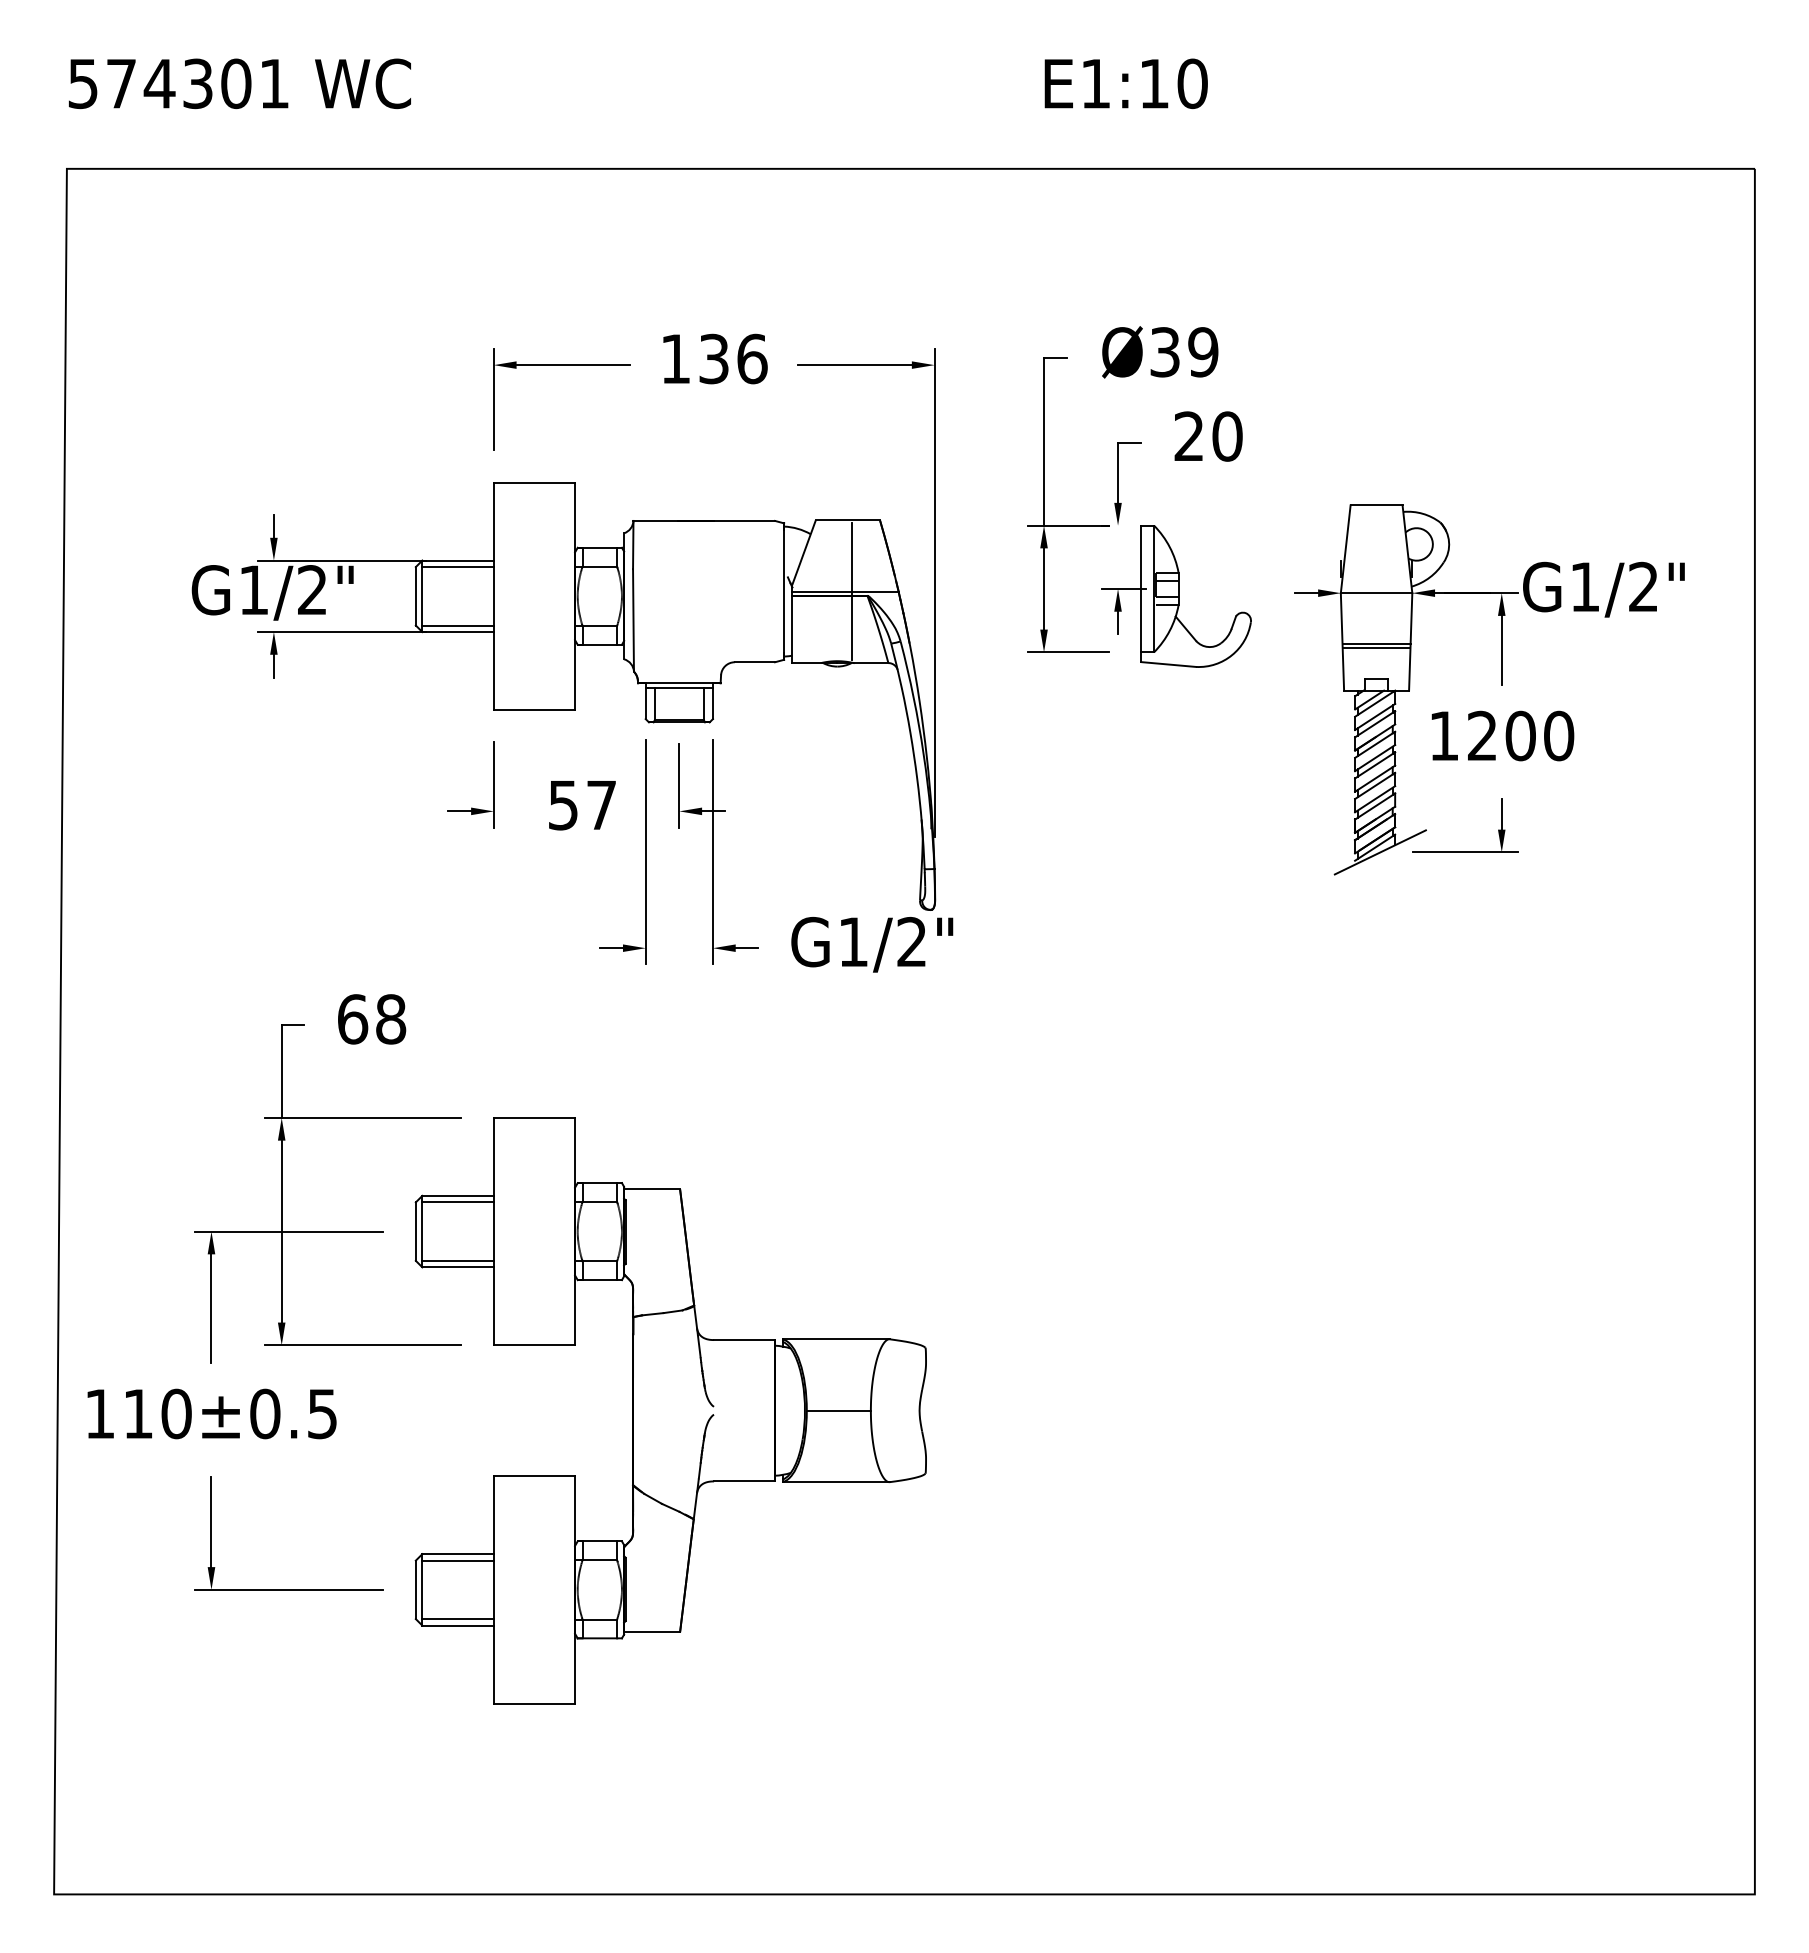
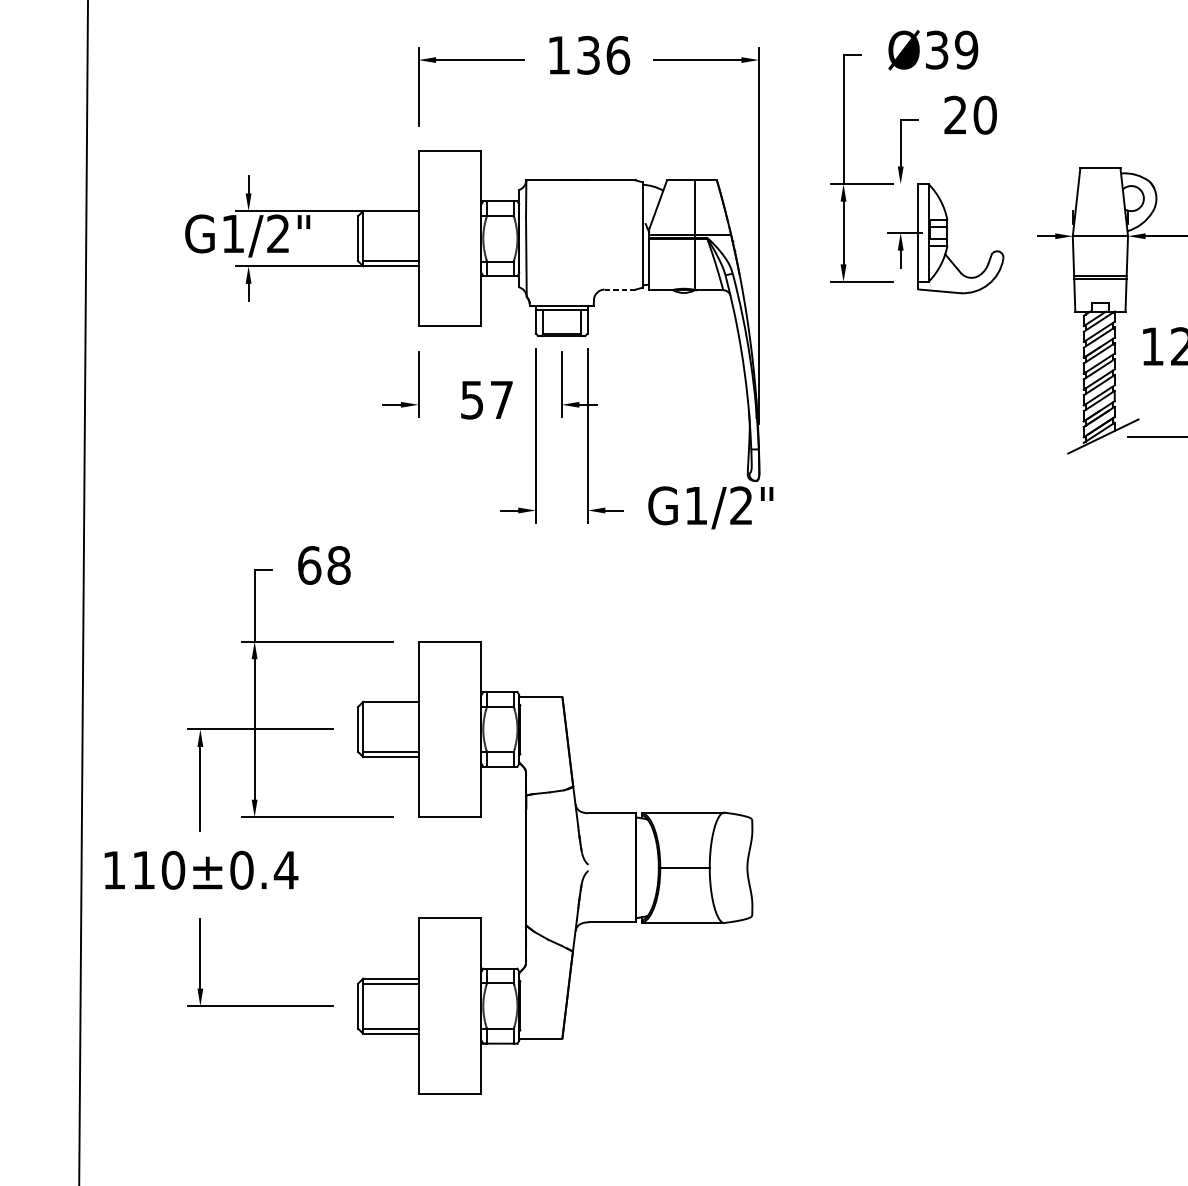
line: (457, 567) -> (390, 216), removed
line: (755, 662) -> (620, 289), solid -> dashed
line: (457, 1202) -> (390, 706), removed
text: (322, 1414) -> (286, 870), 110±0.5 -> 110±0.4

